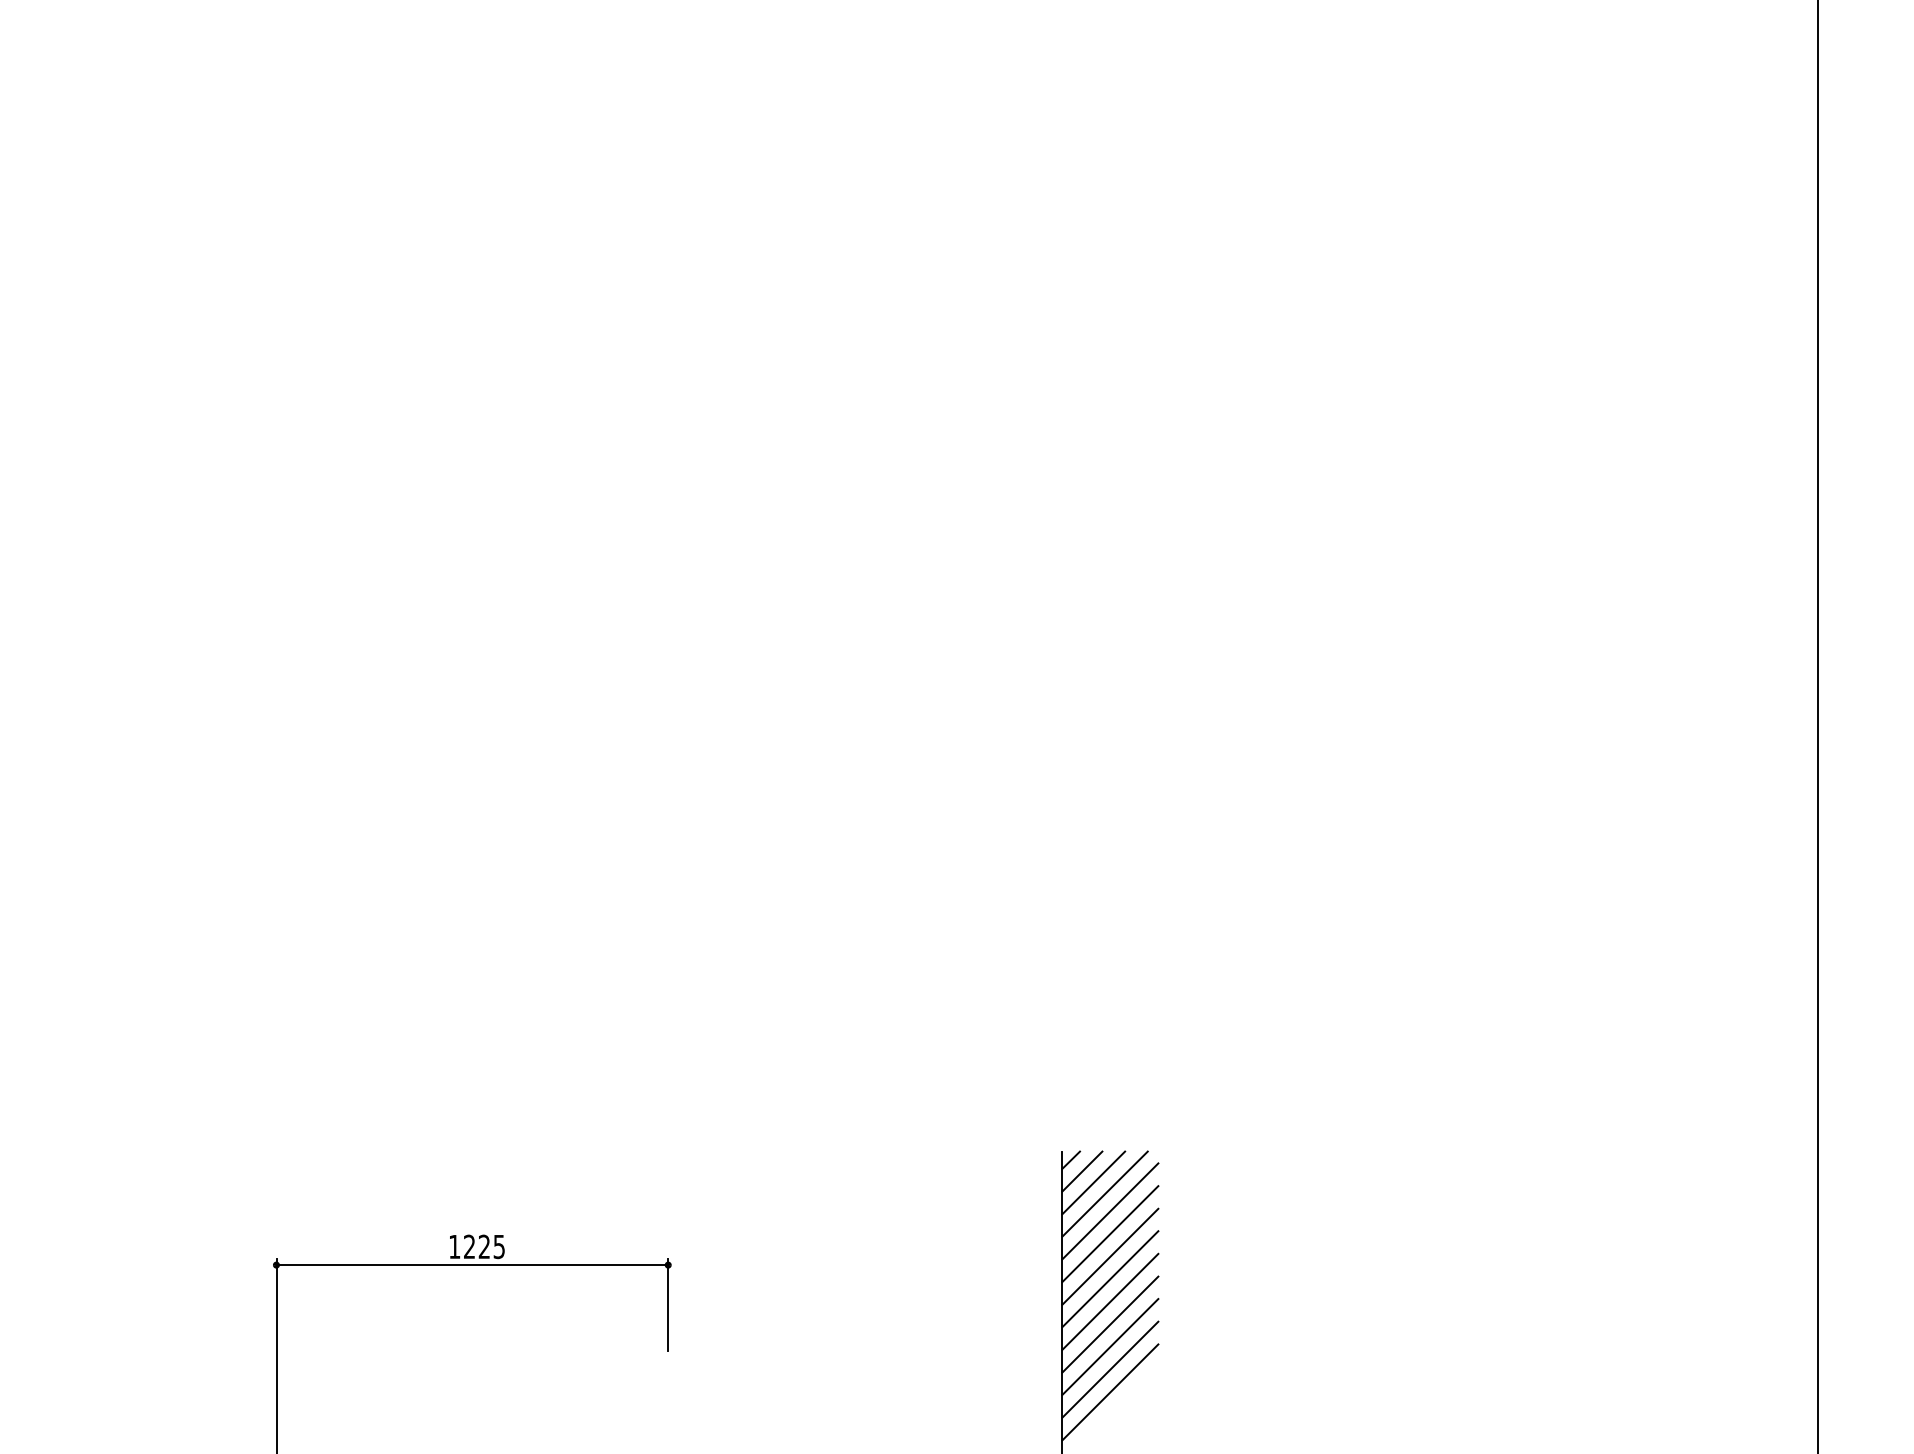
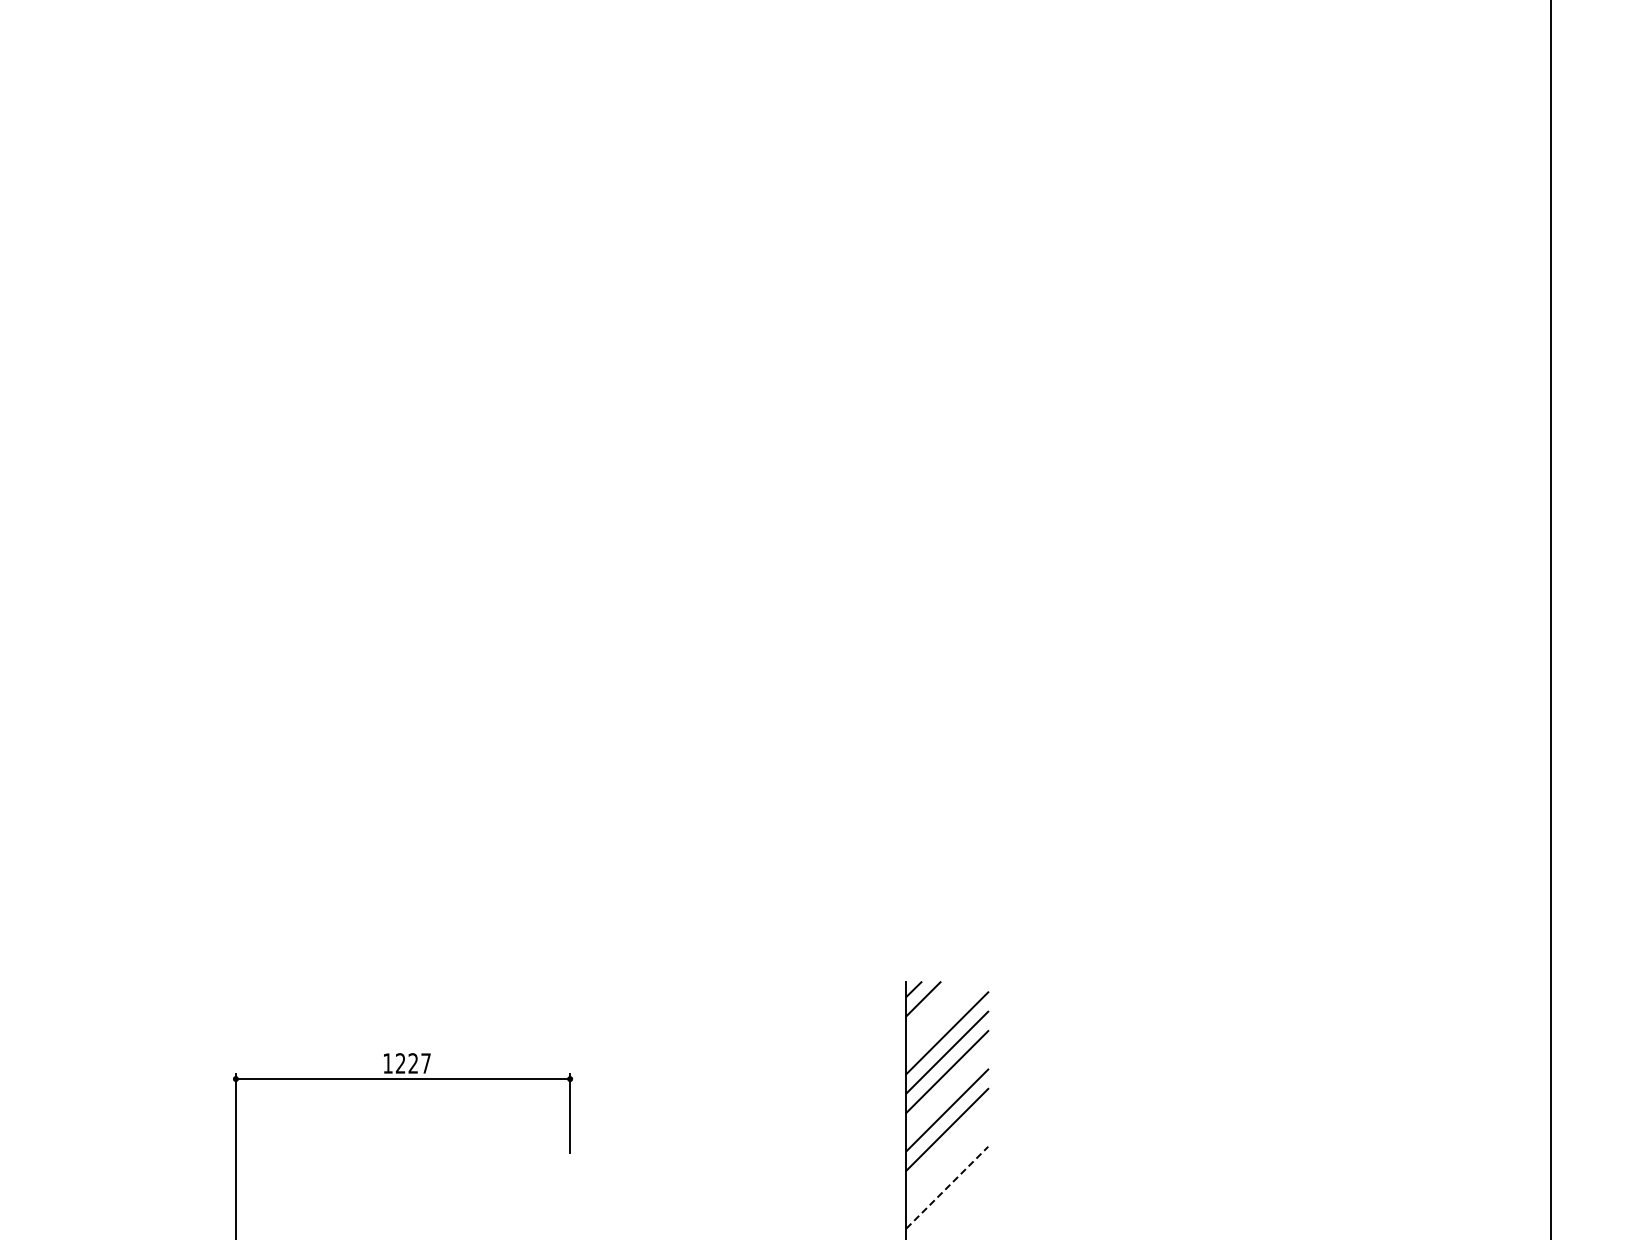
line: (1092, 1182) -> (932, 1008), removed
line: (1104, 1194) -> (942, 1018), removed
text: (498, 1246) -> (425, 1063), 1225 -> 1227
line: (1110, 1278) -> (947, 1090), removed
line: (1110, 1346) -> (947, 1148), removed
line: (1110, 1369) -> (947, 1168), removed
line: (1110, 1392) -> (947, 1187), solid -> dashed

